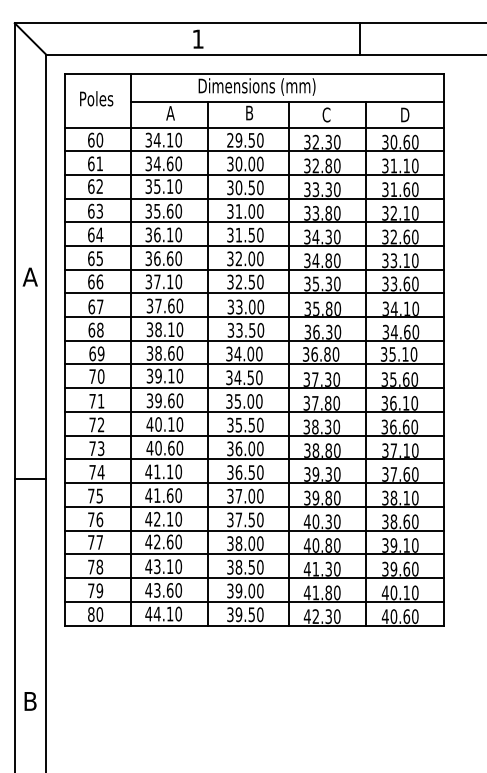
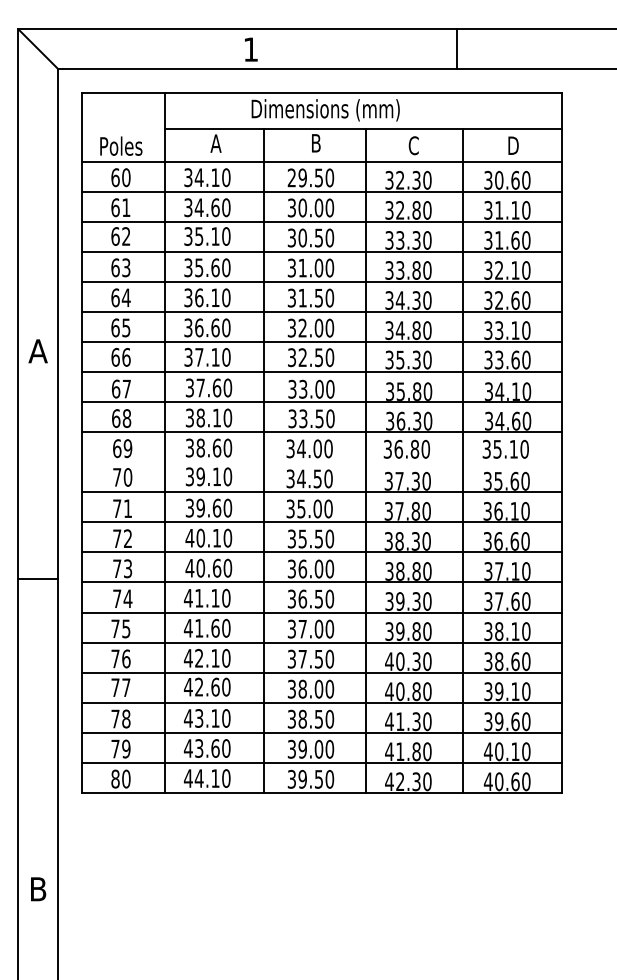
text: (96, 98) -> (121, 145), moved
line: (254, 364) -> (322, 462), removed
line: (30, 479) -> (38, 579), moved

